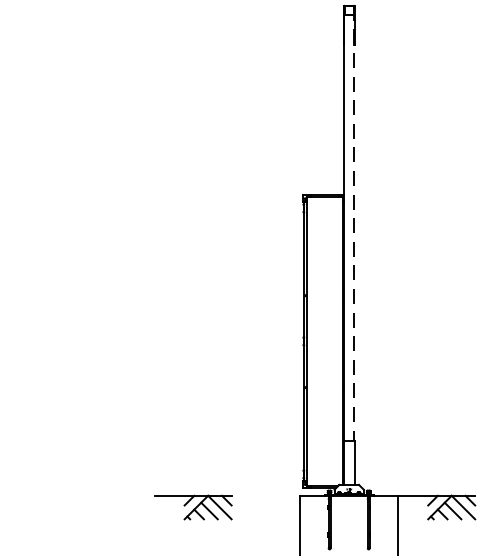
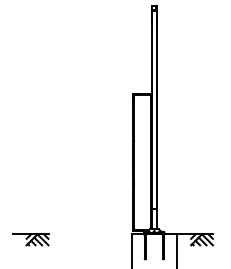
line: (353, 223) -> (156, 107), dashed -> solid
part: (192, 506) -> (30, 239), moved

